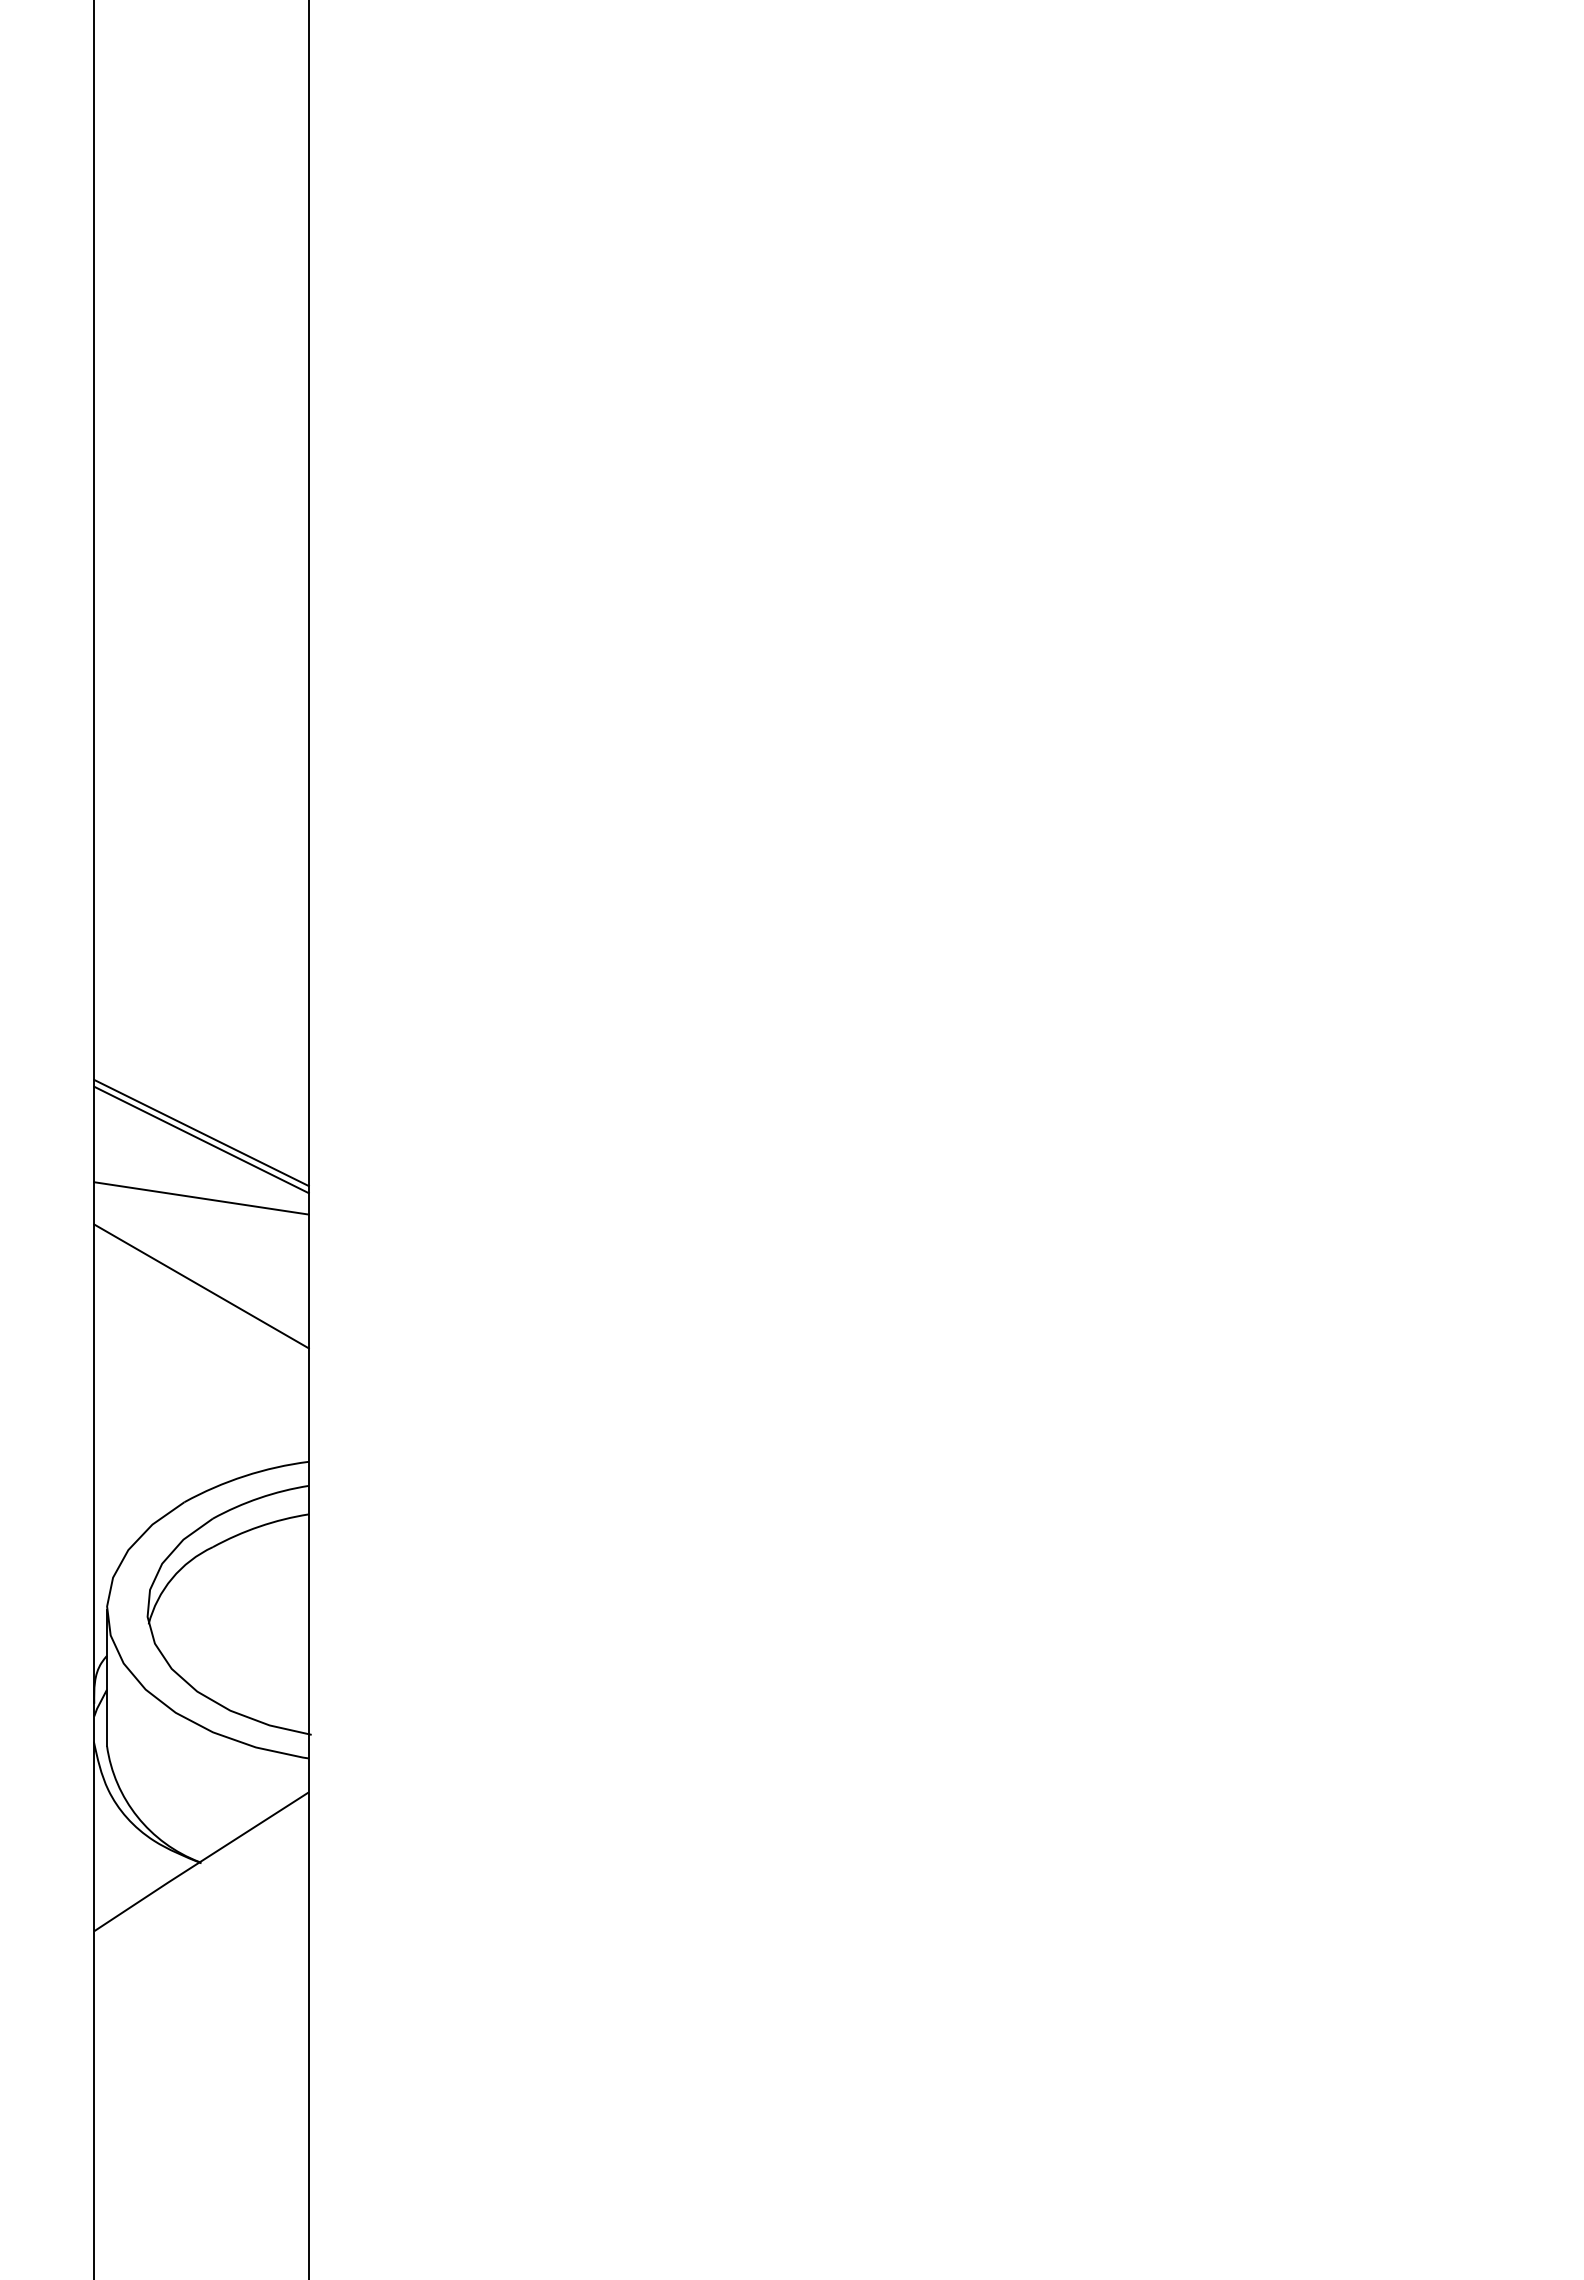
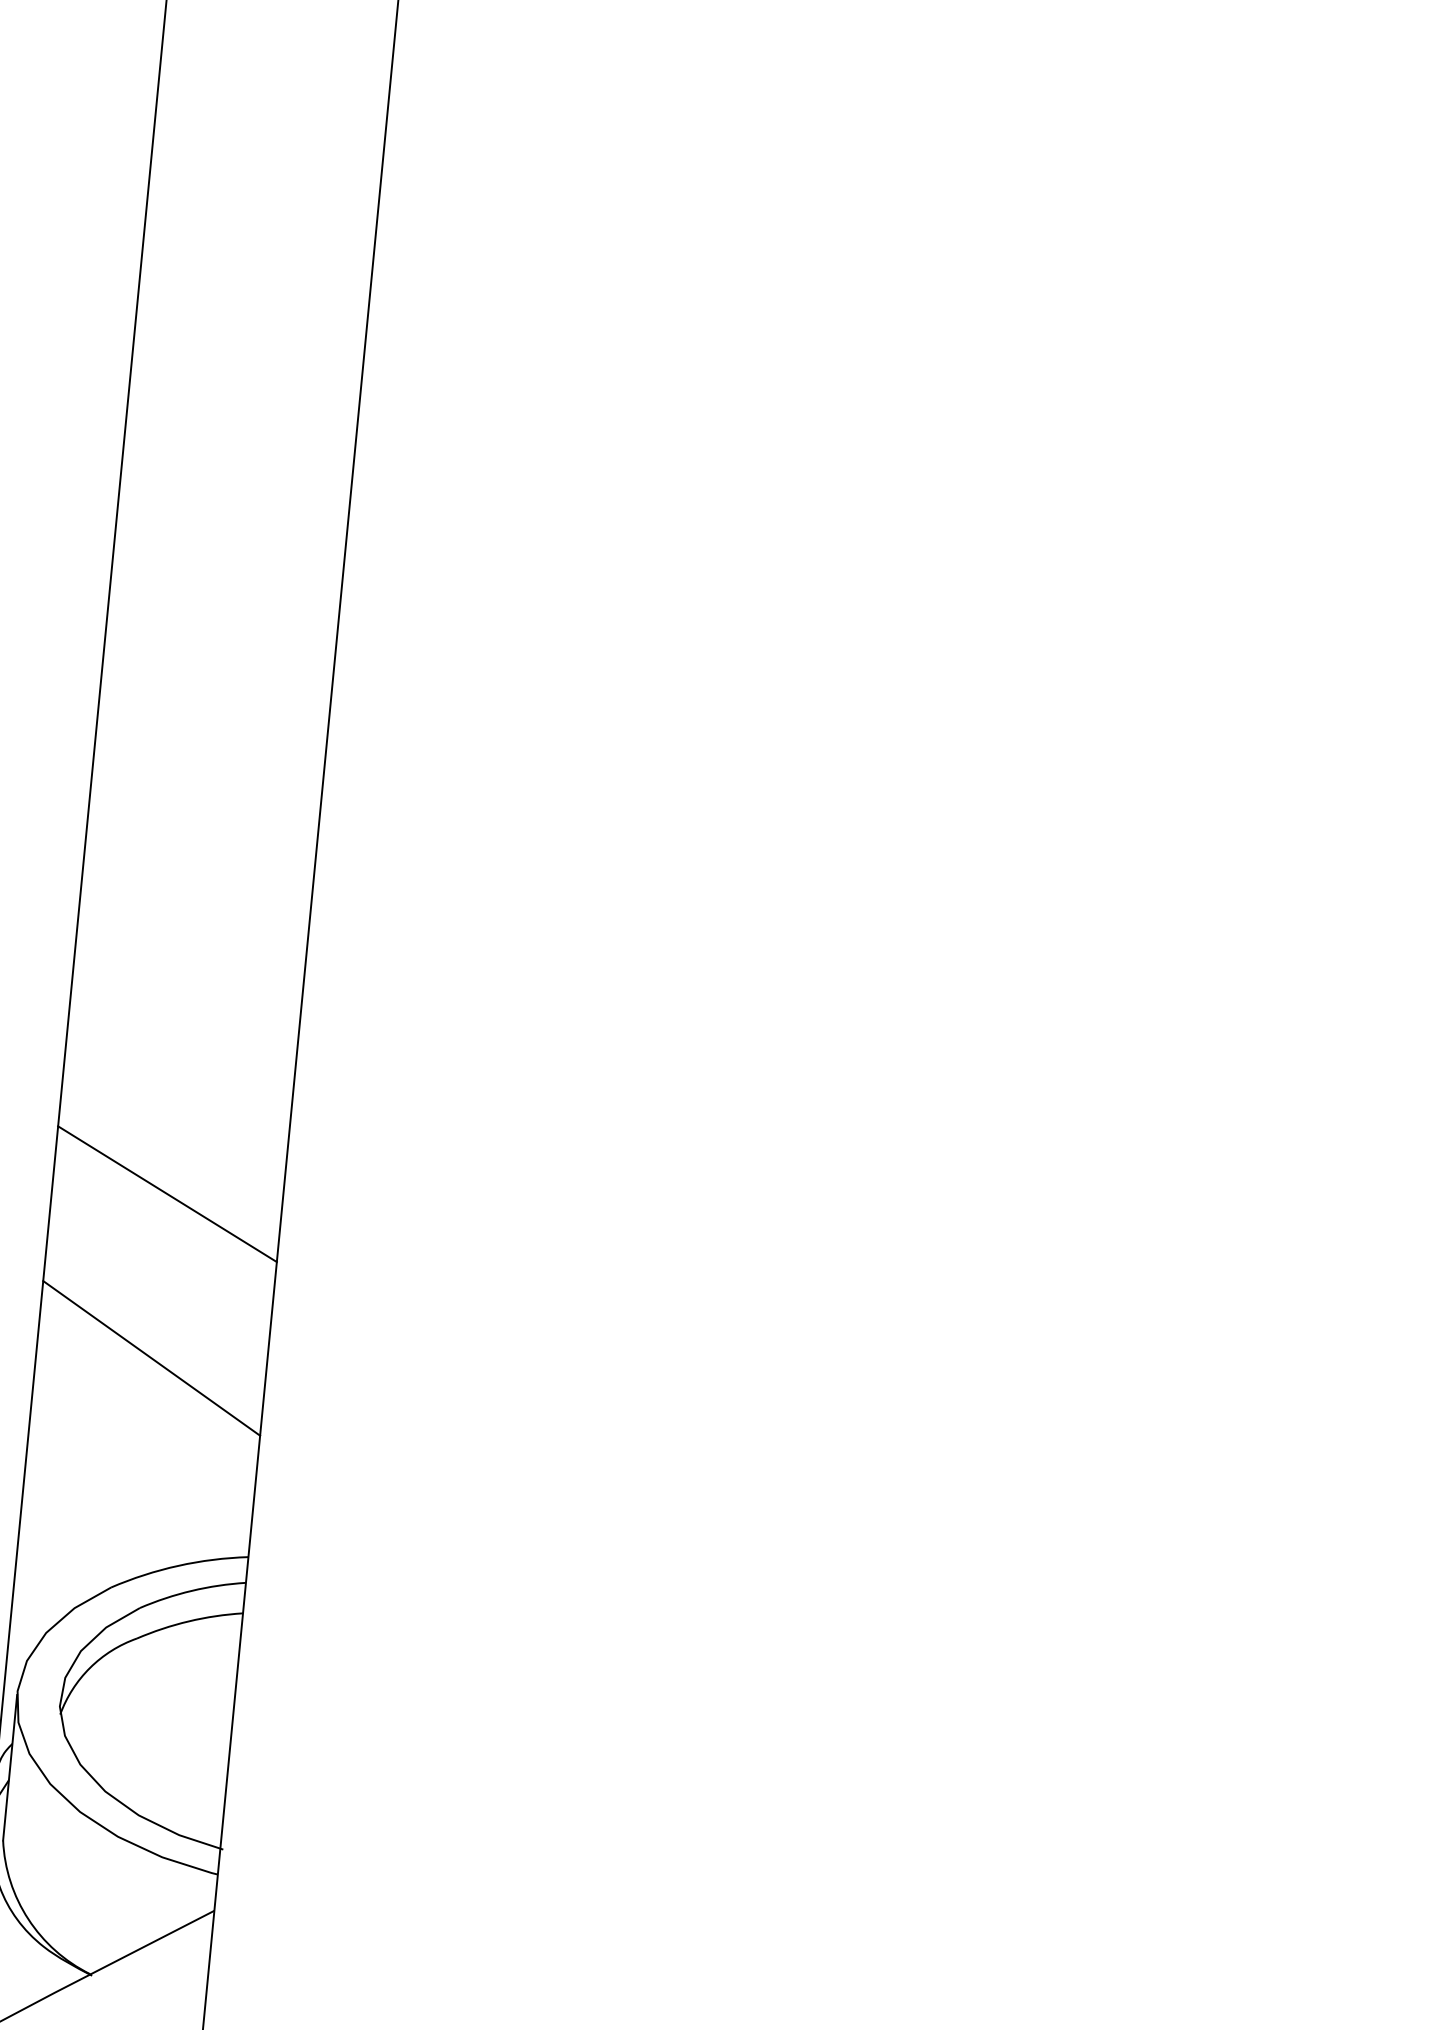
line: (201, 1139) -> (166, 1201), removed
line: (201, 1198) -> (160, 1264), removed

